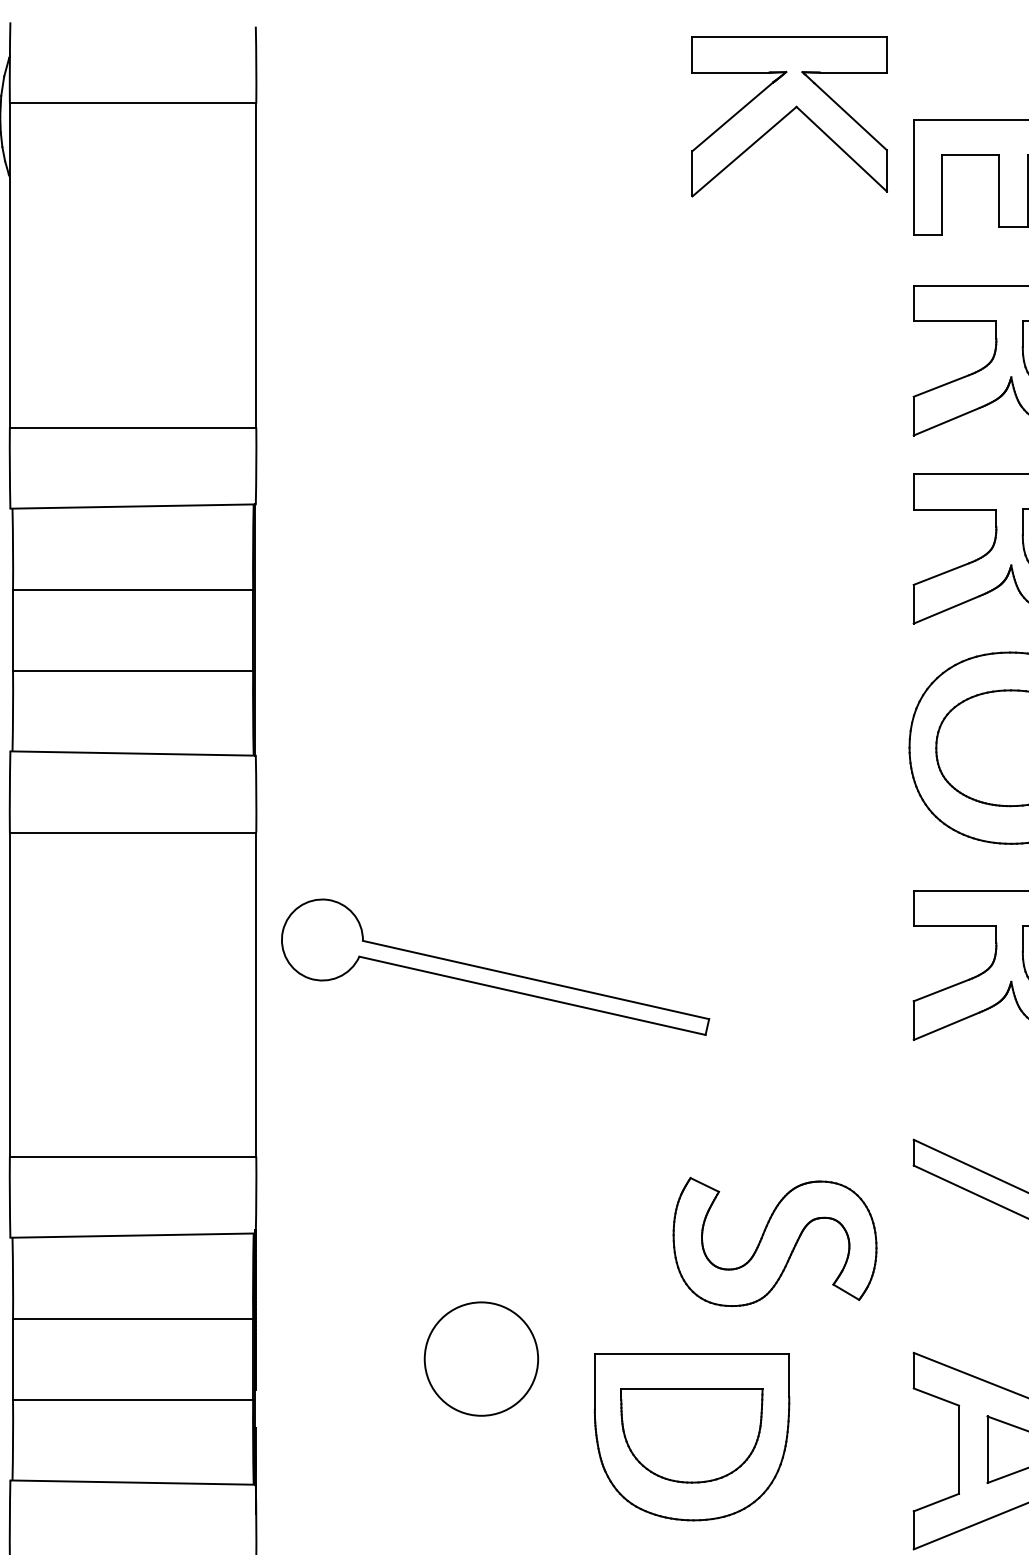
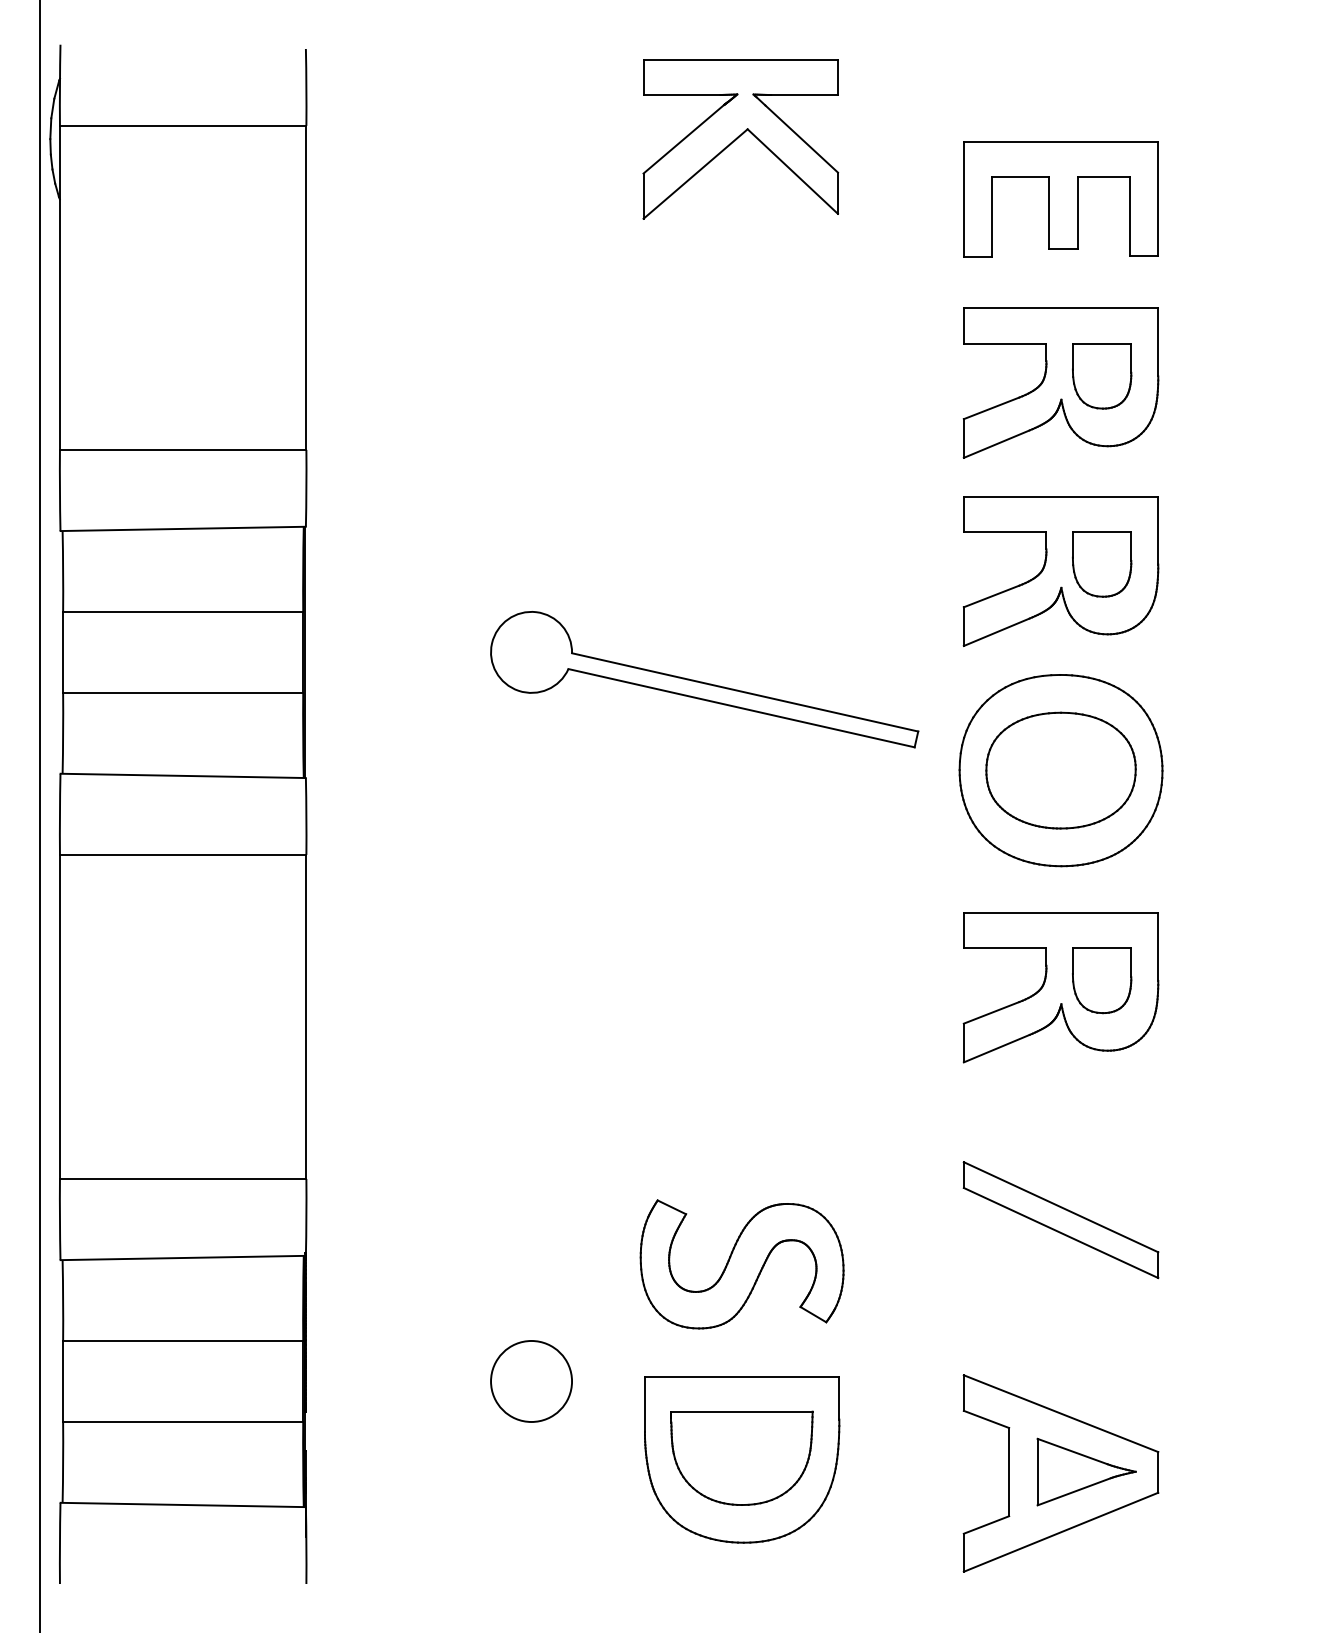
part: (789, 117) -> (740, 139), moved
part: (495, 967) -> (704, 679), moved
part: (774, 1242) -> (741, 1264), moved
circle: (481, 1359) -> (531, 1381), size x0.71

